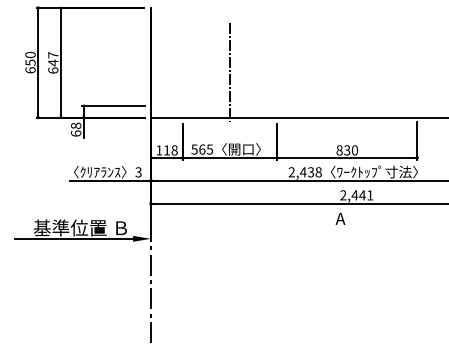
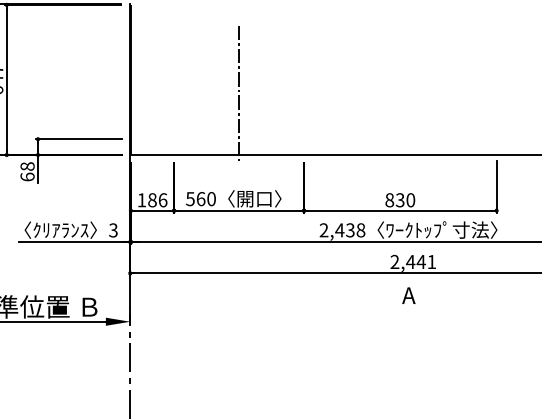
text: (209, 149) -> (210, 198), 565 -> 560
text: (170, 150) -> (157, 200), 118 -> 186
text: (340, 218) -> (408, 295), moved

